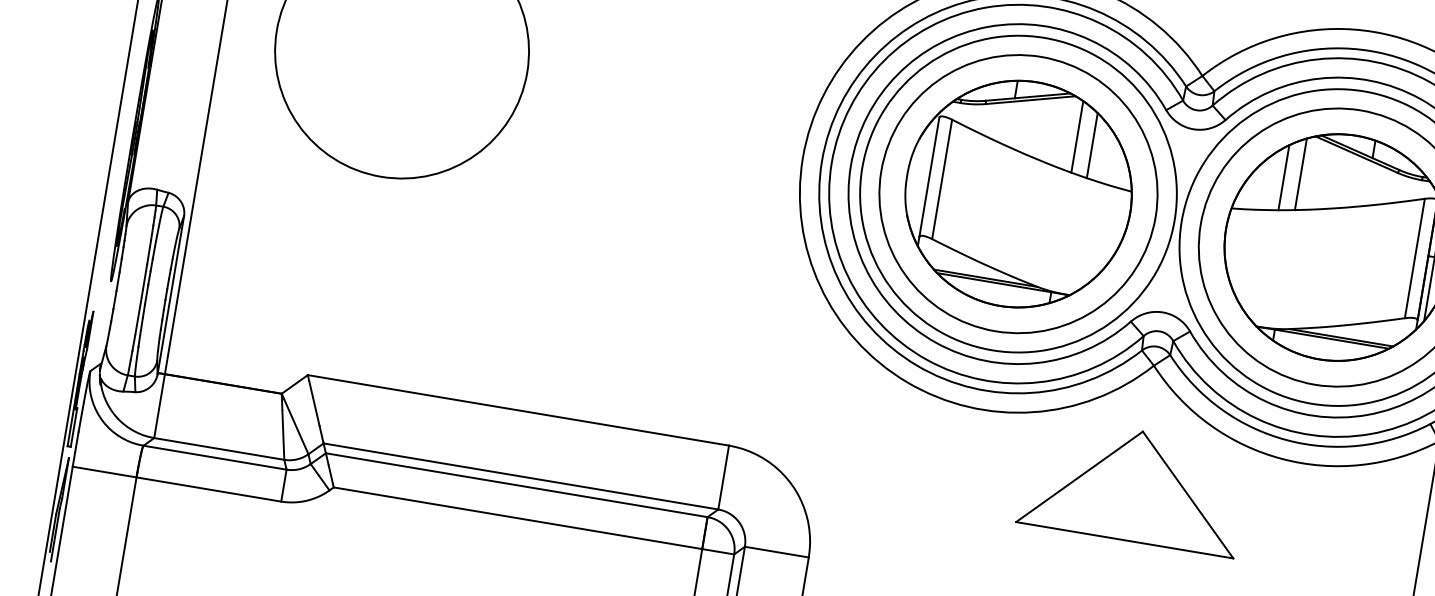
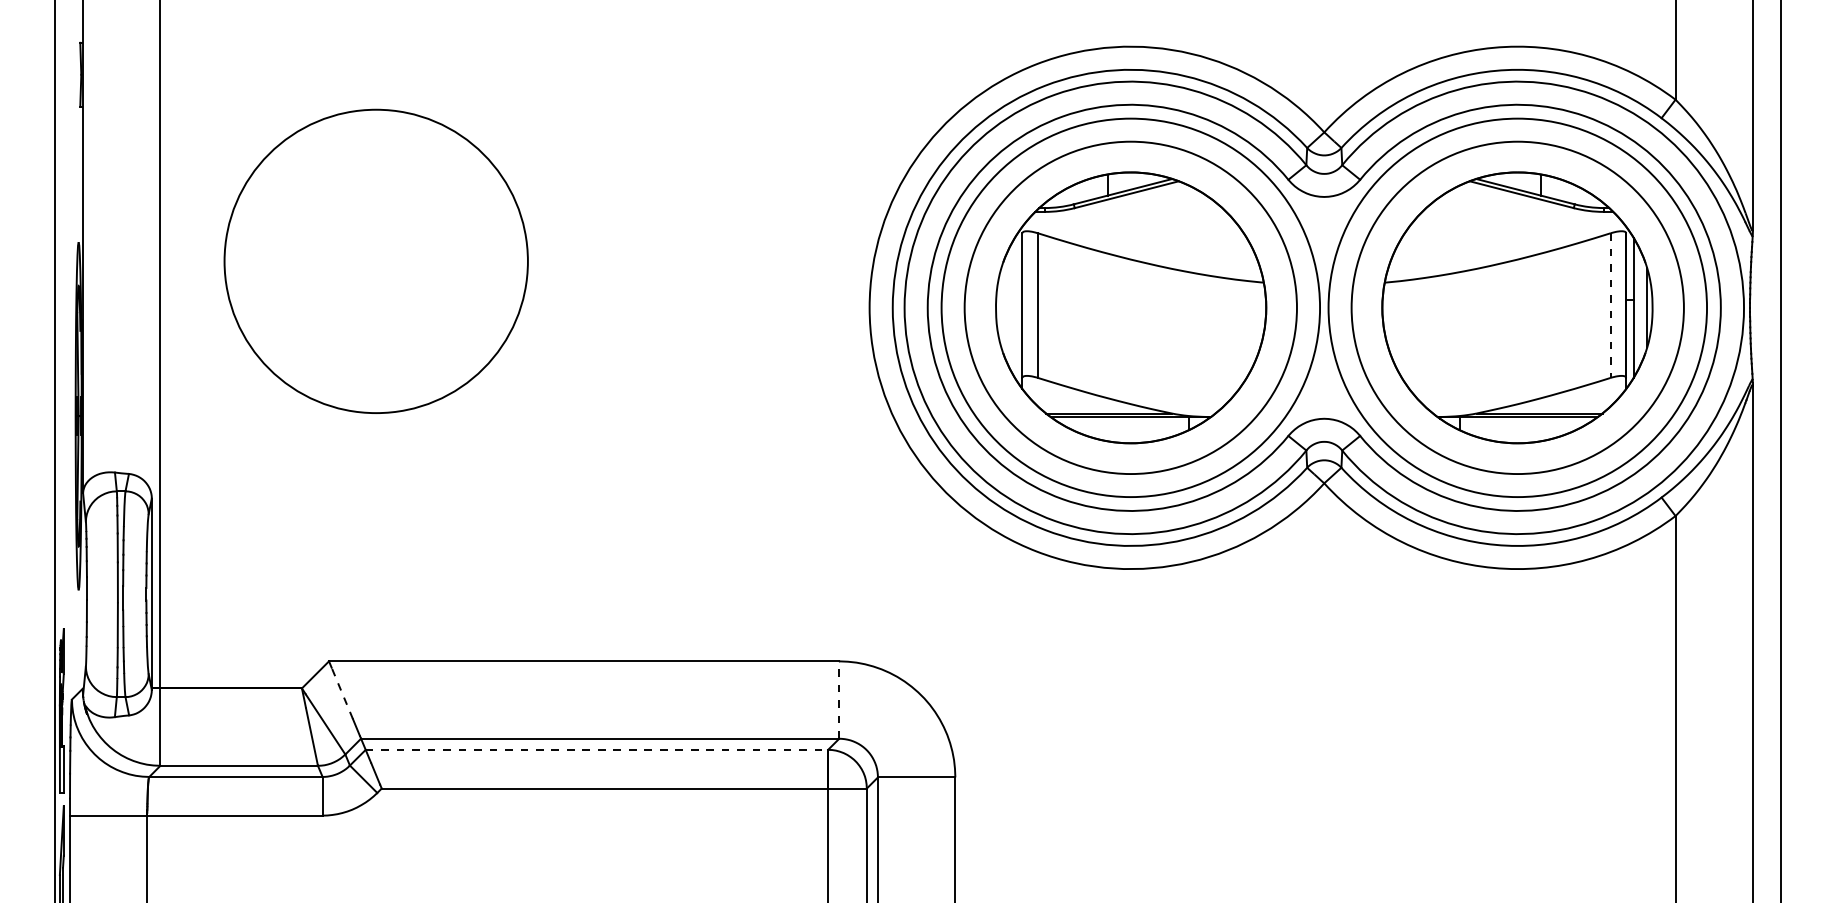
line: (1077, 136) -> (1188, 228), removed
line: (1092, 145) -> (1208, 235), removed
line: (1300, 174) -> (1459, 228), removed
line: (1284, 177) -> (1440, 235), removed
line: (1414, 259) -> (1610, 306), solid -> dashed
line: (314, 403) -> (342, 693), solid -> dashed
line: (723, 477) -> (839, 700), solid -> dashed
line: (517, 484) -> (597, 749), solid -> dashed
part: (1133, 485) -> (1323, 628), removed

